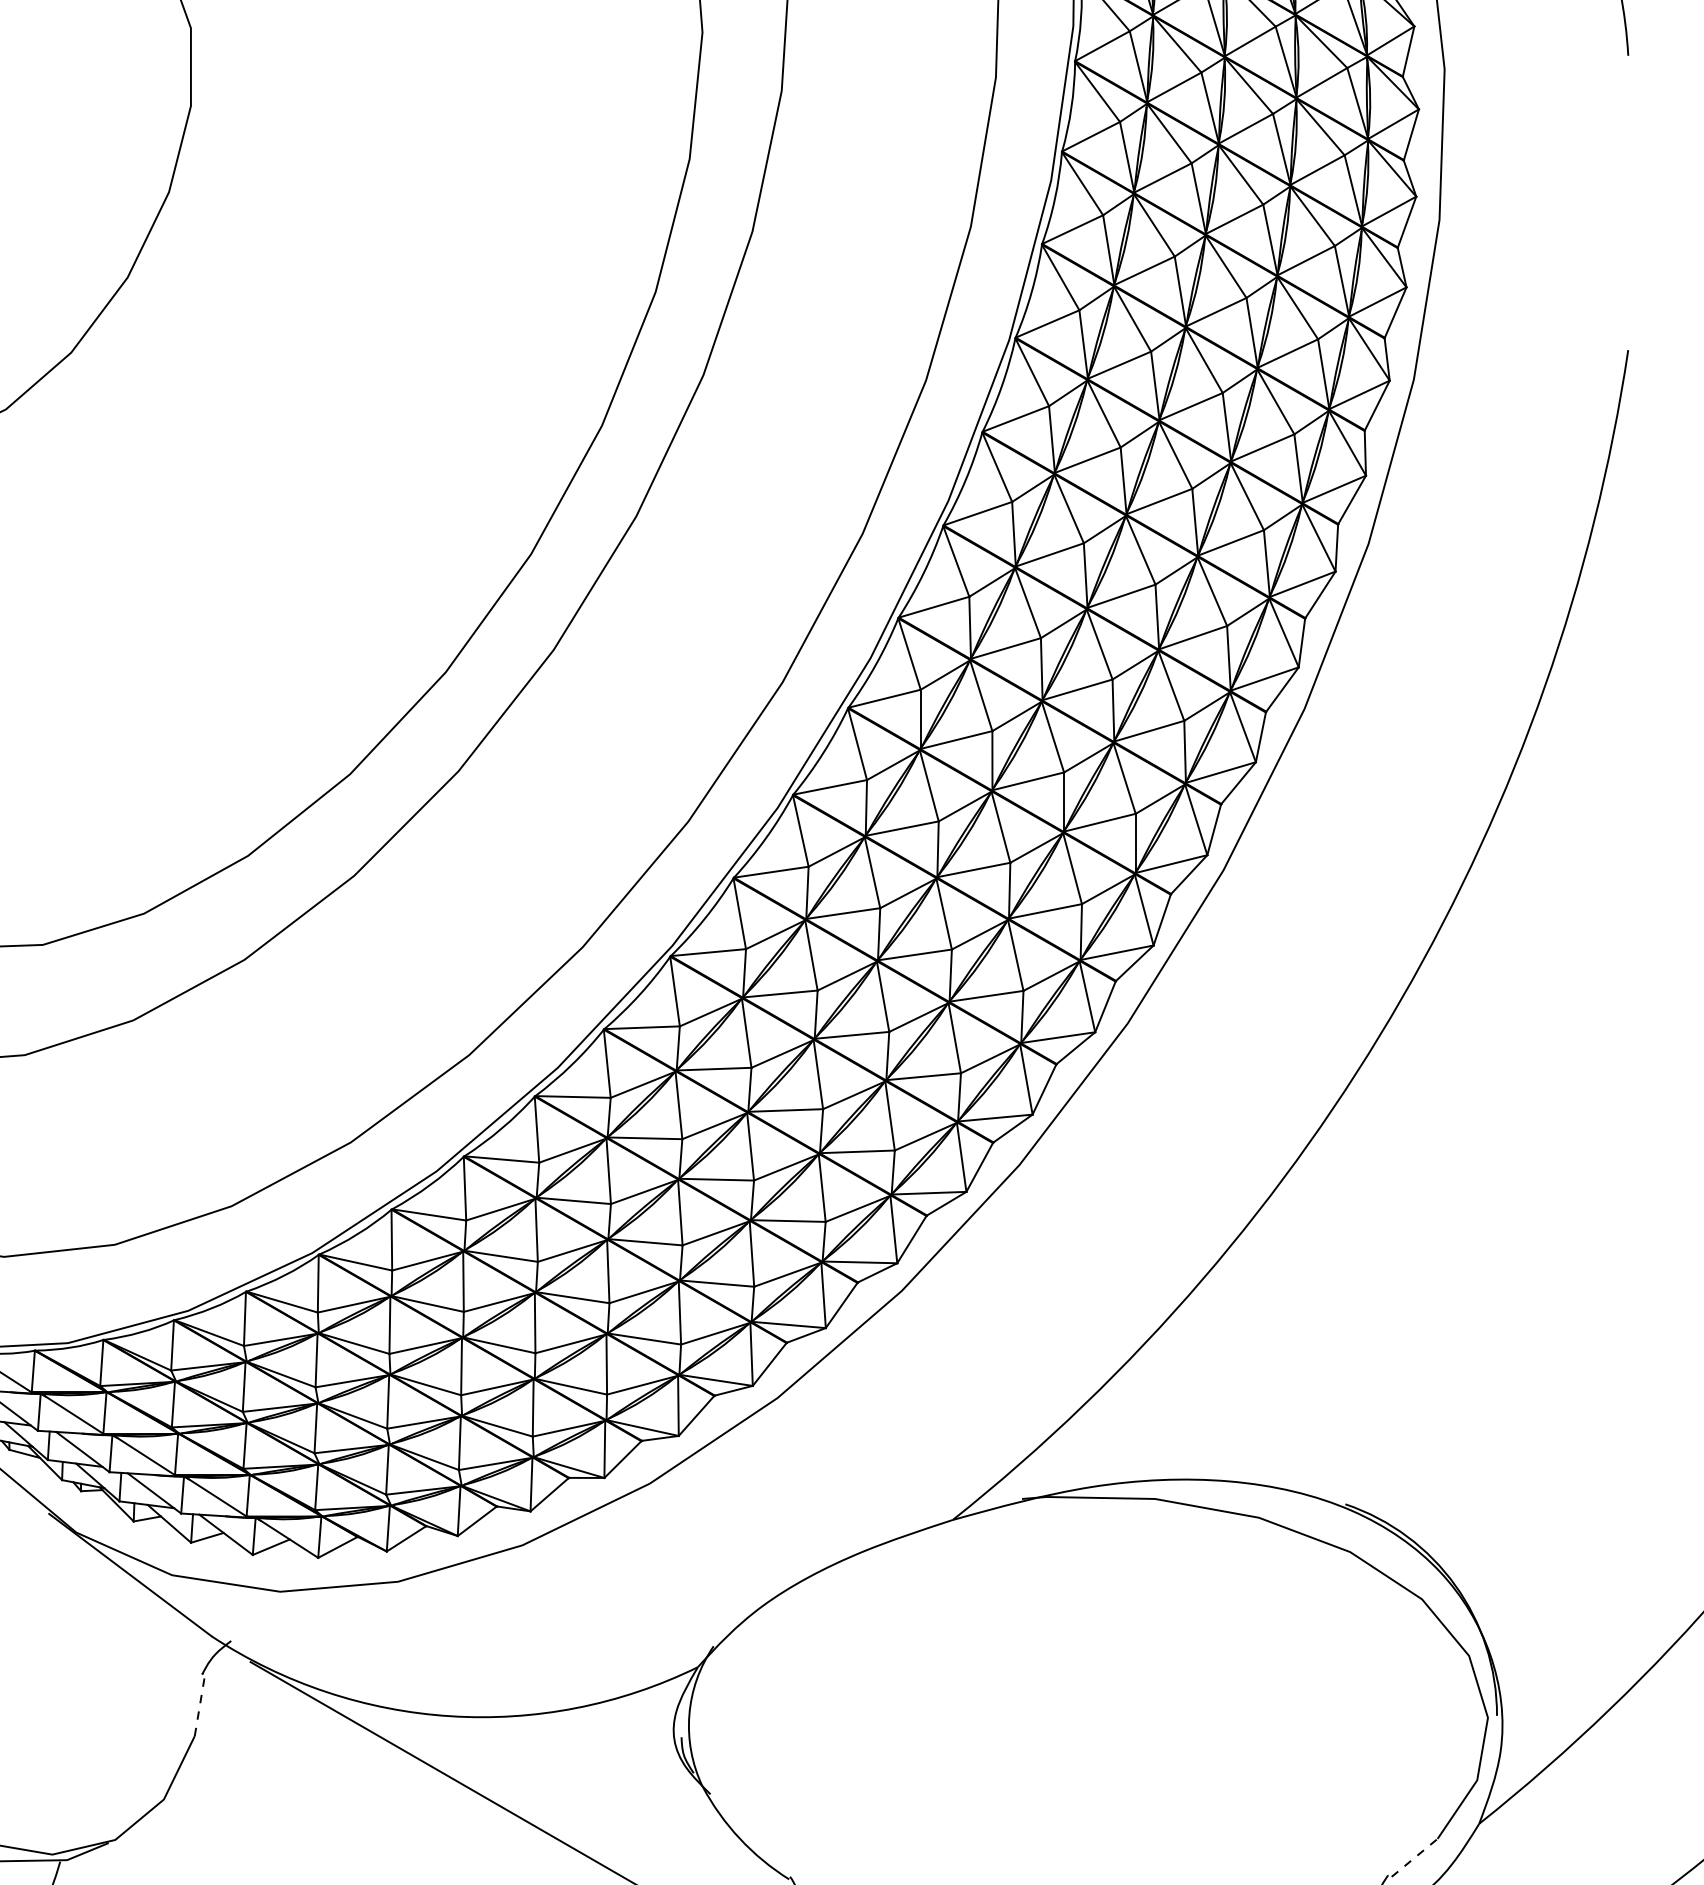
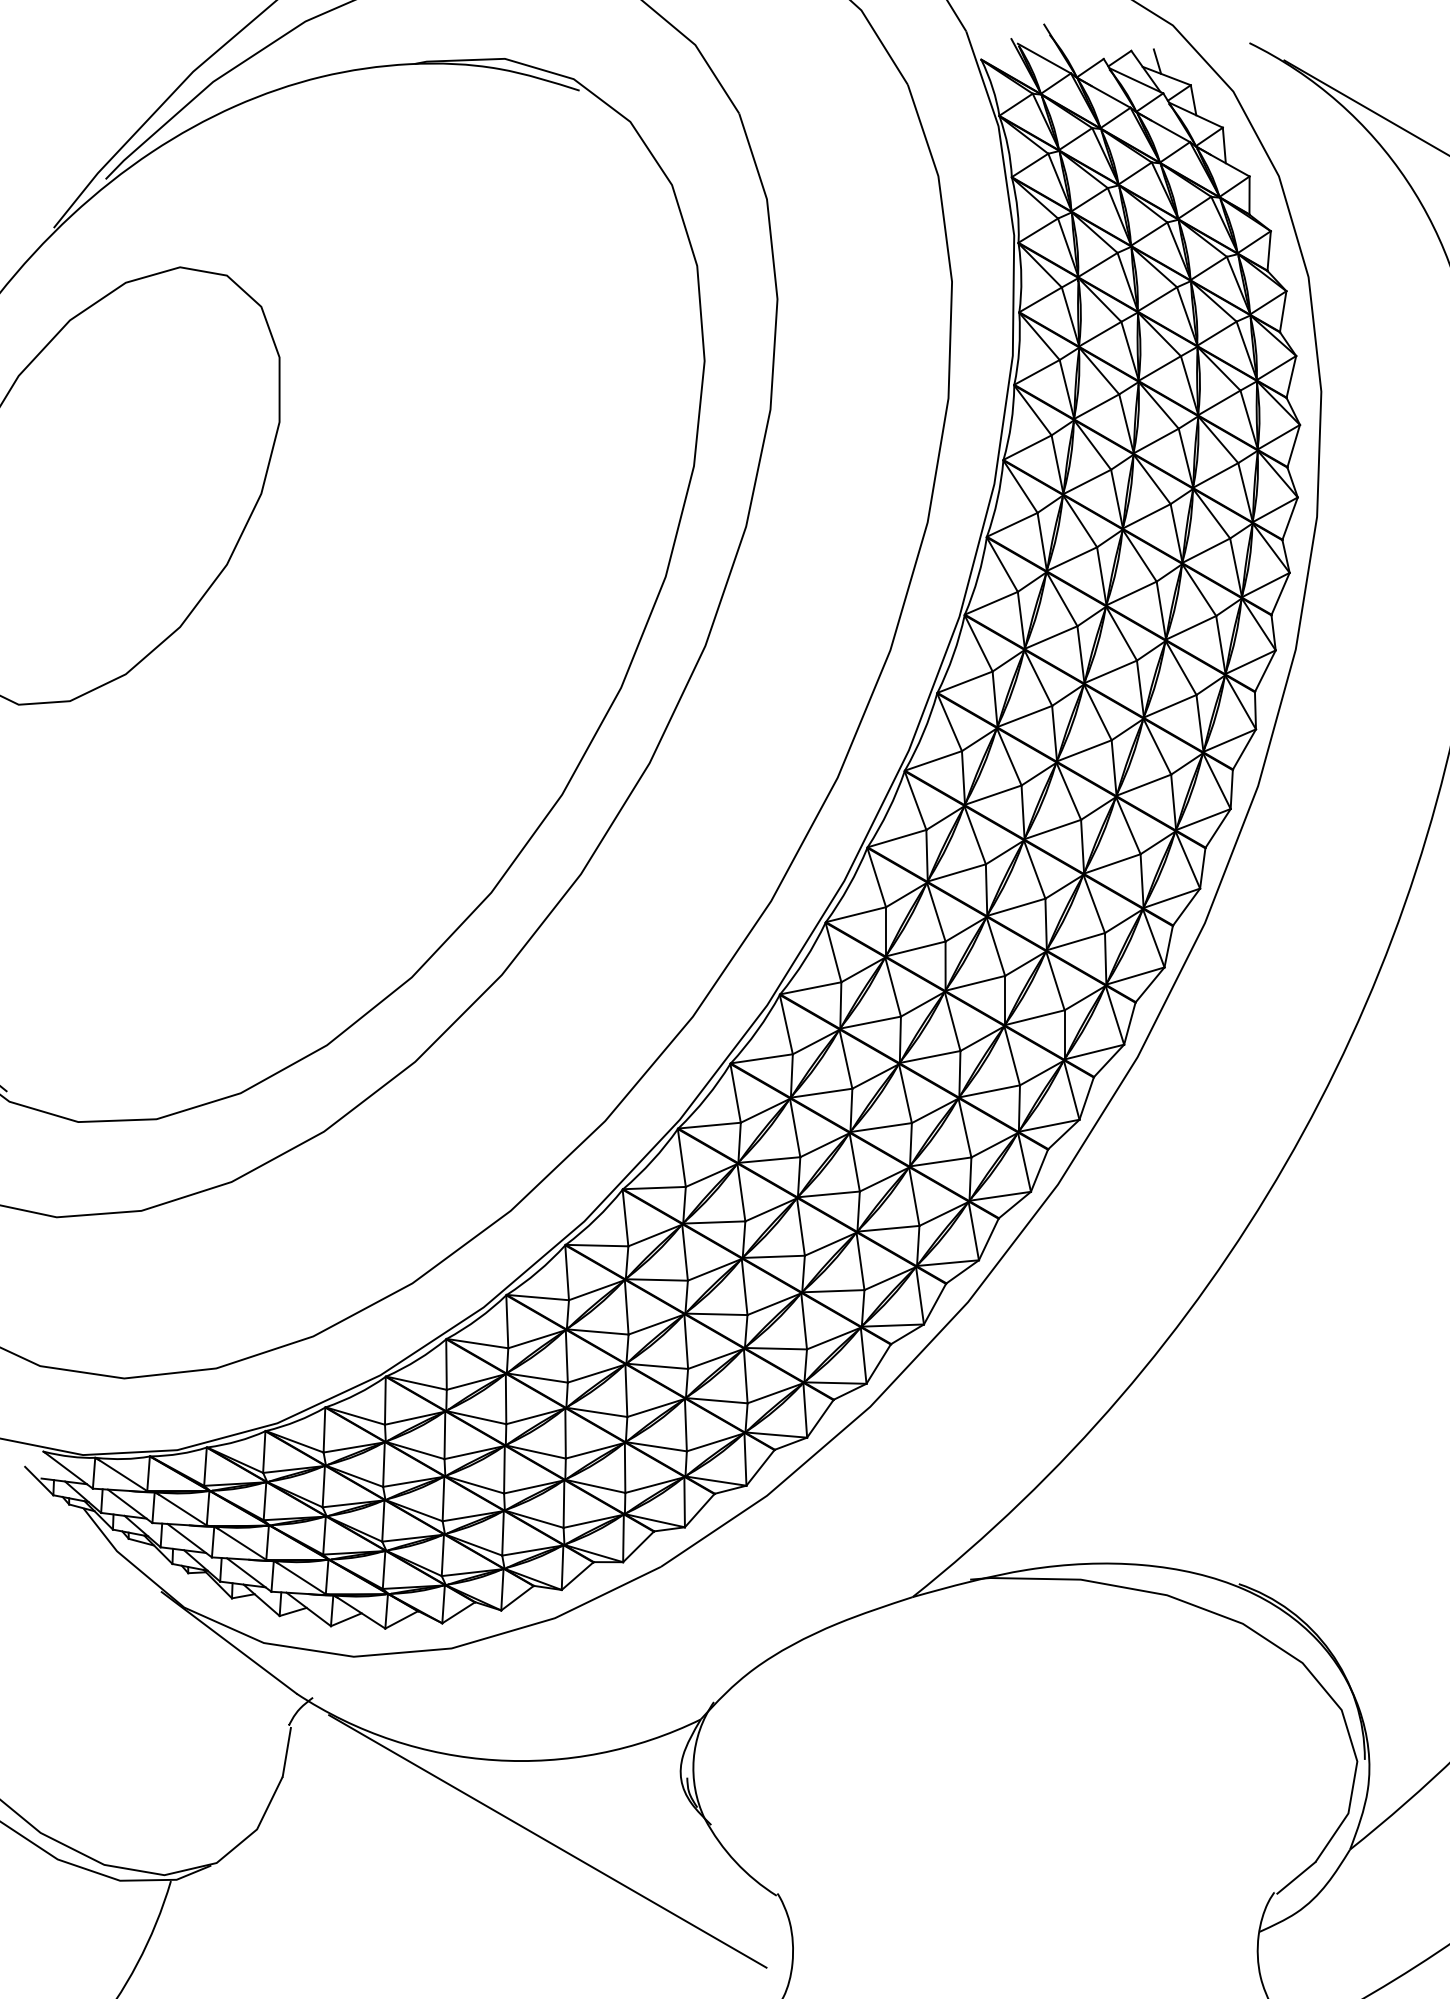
line: (199, 1706) -> (286, 1752), dashed -> solid
line: (1414, 1857) -> (1296, 1877), dashed -> solid

